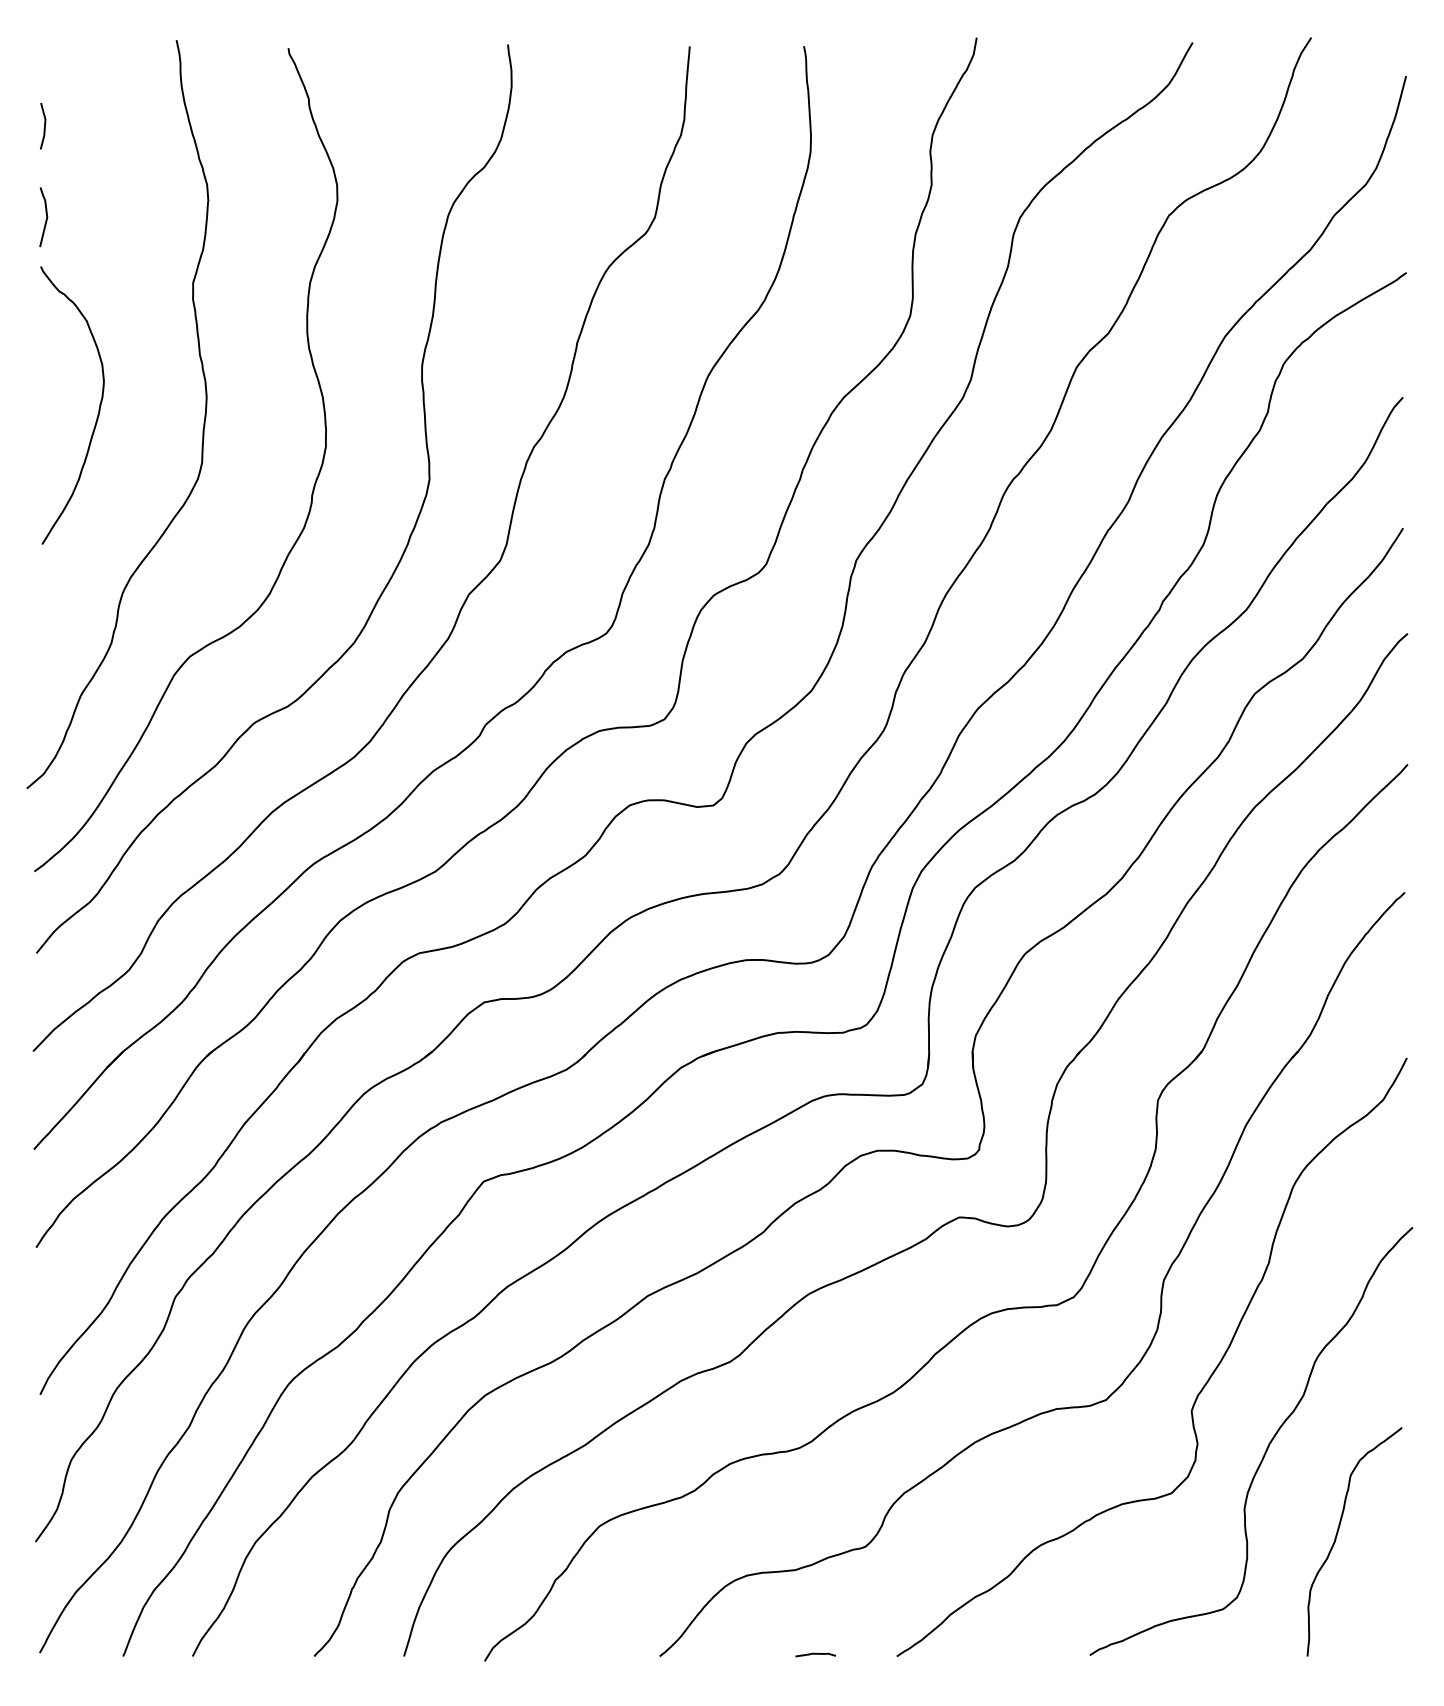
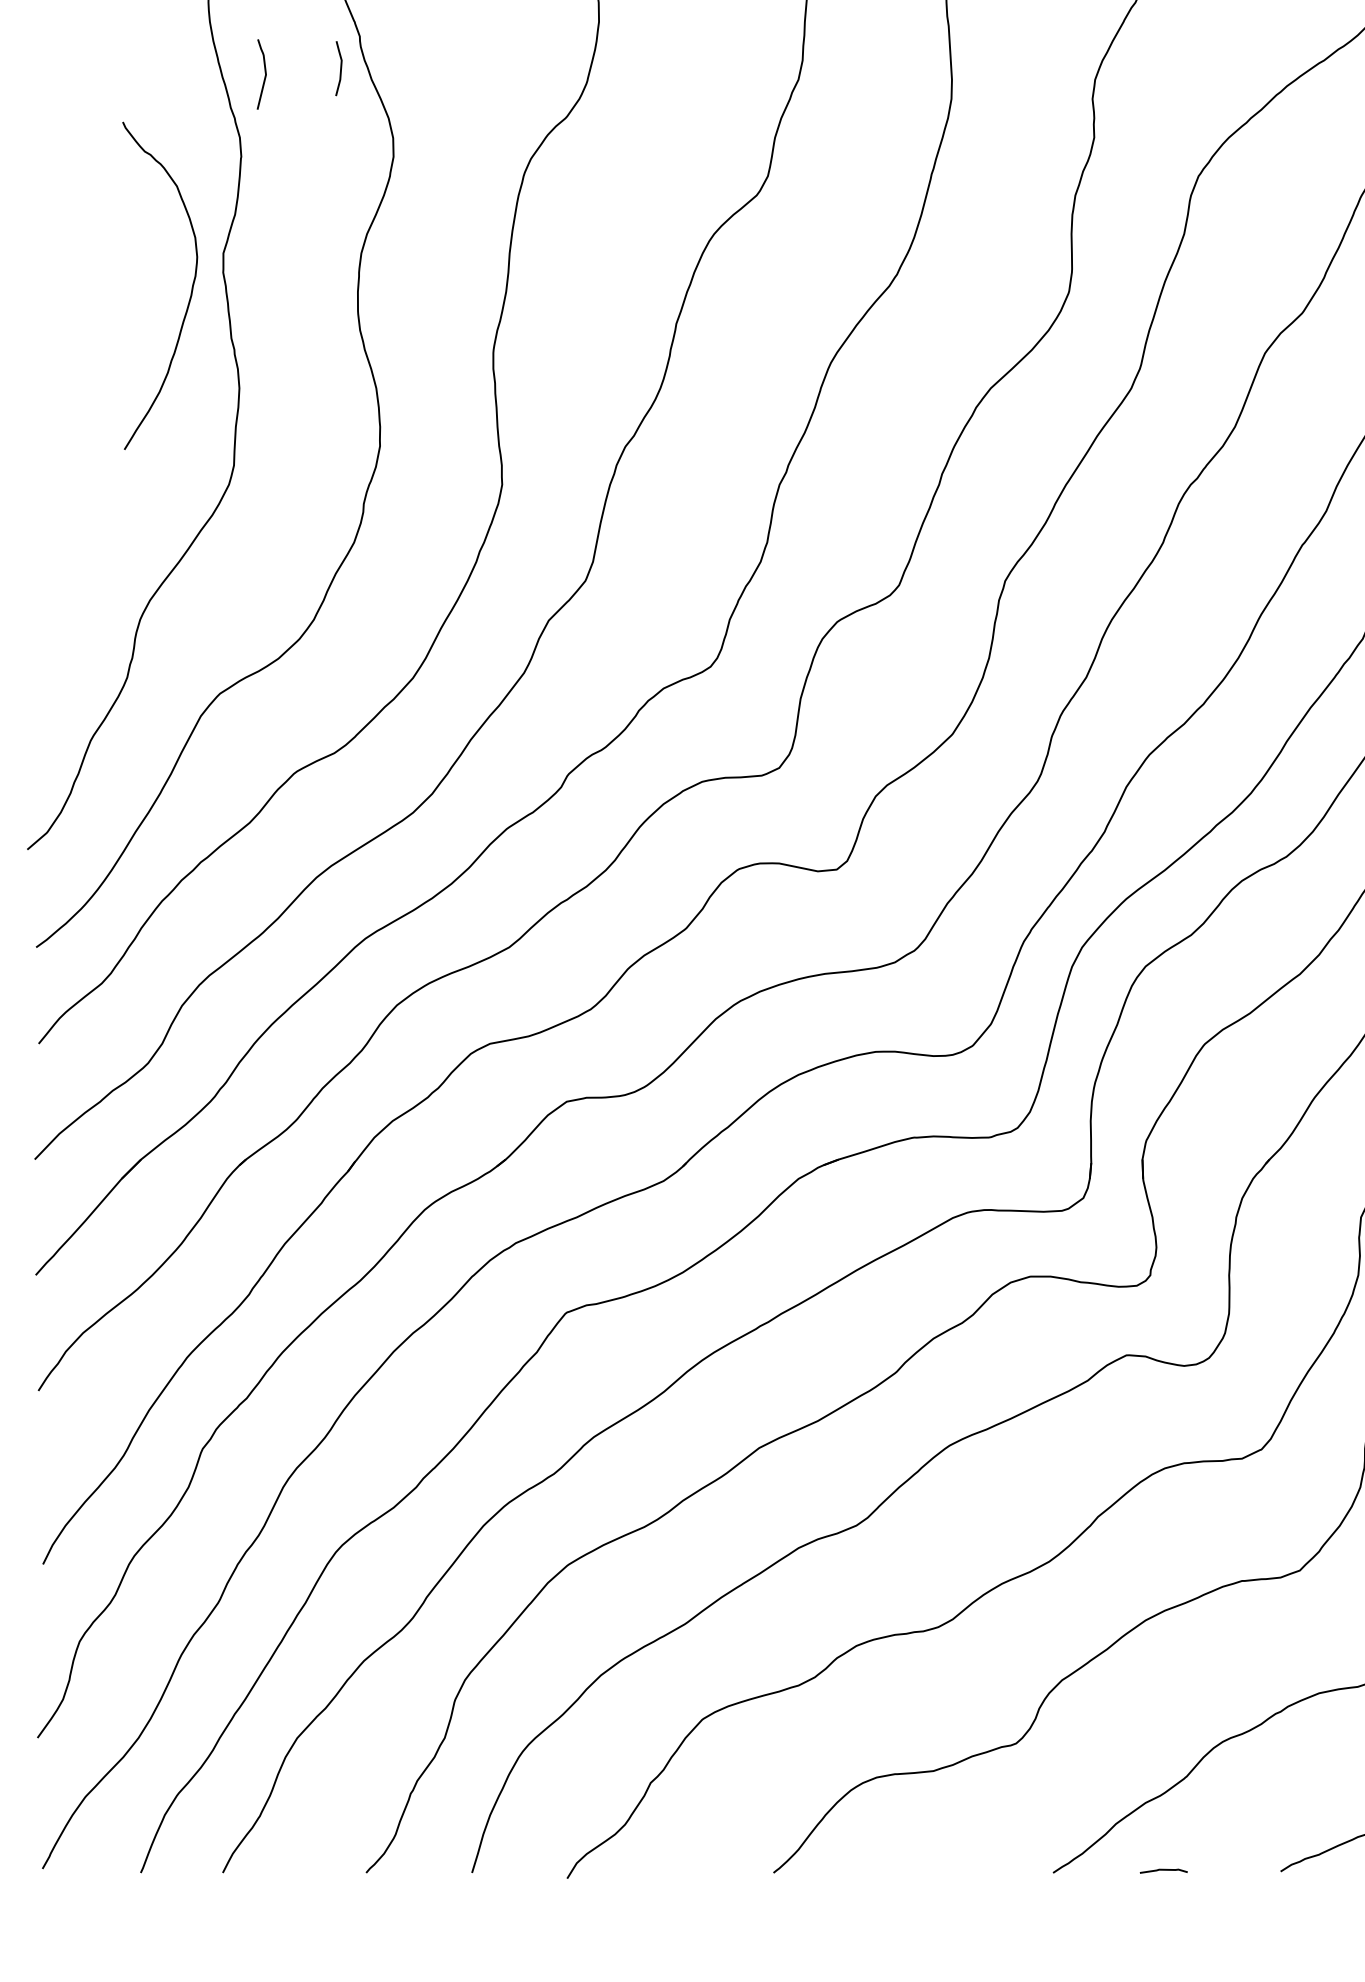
line: (44, 126) -> (340, 68), moved
curve: (45, 219) -> (263, 77), moved
curve: (98, 408) -> (190, 289), moved
curve: (815, 1654) -> (1163, 1870), moved

